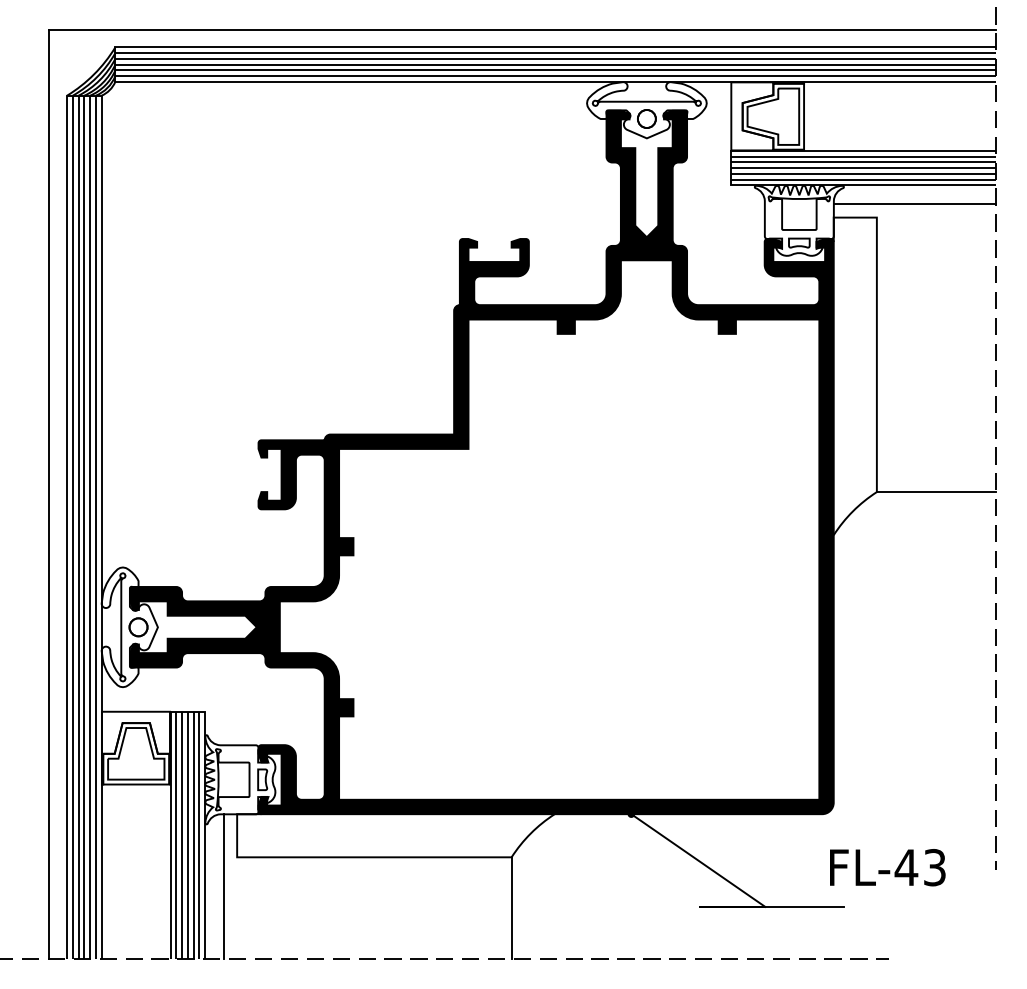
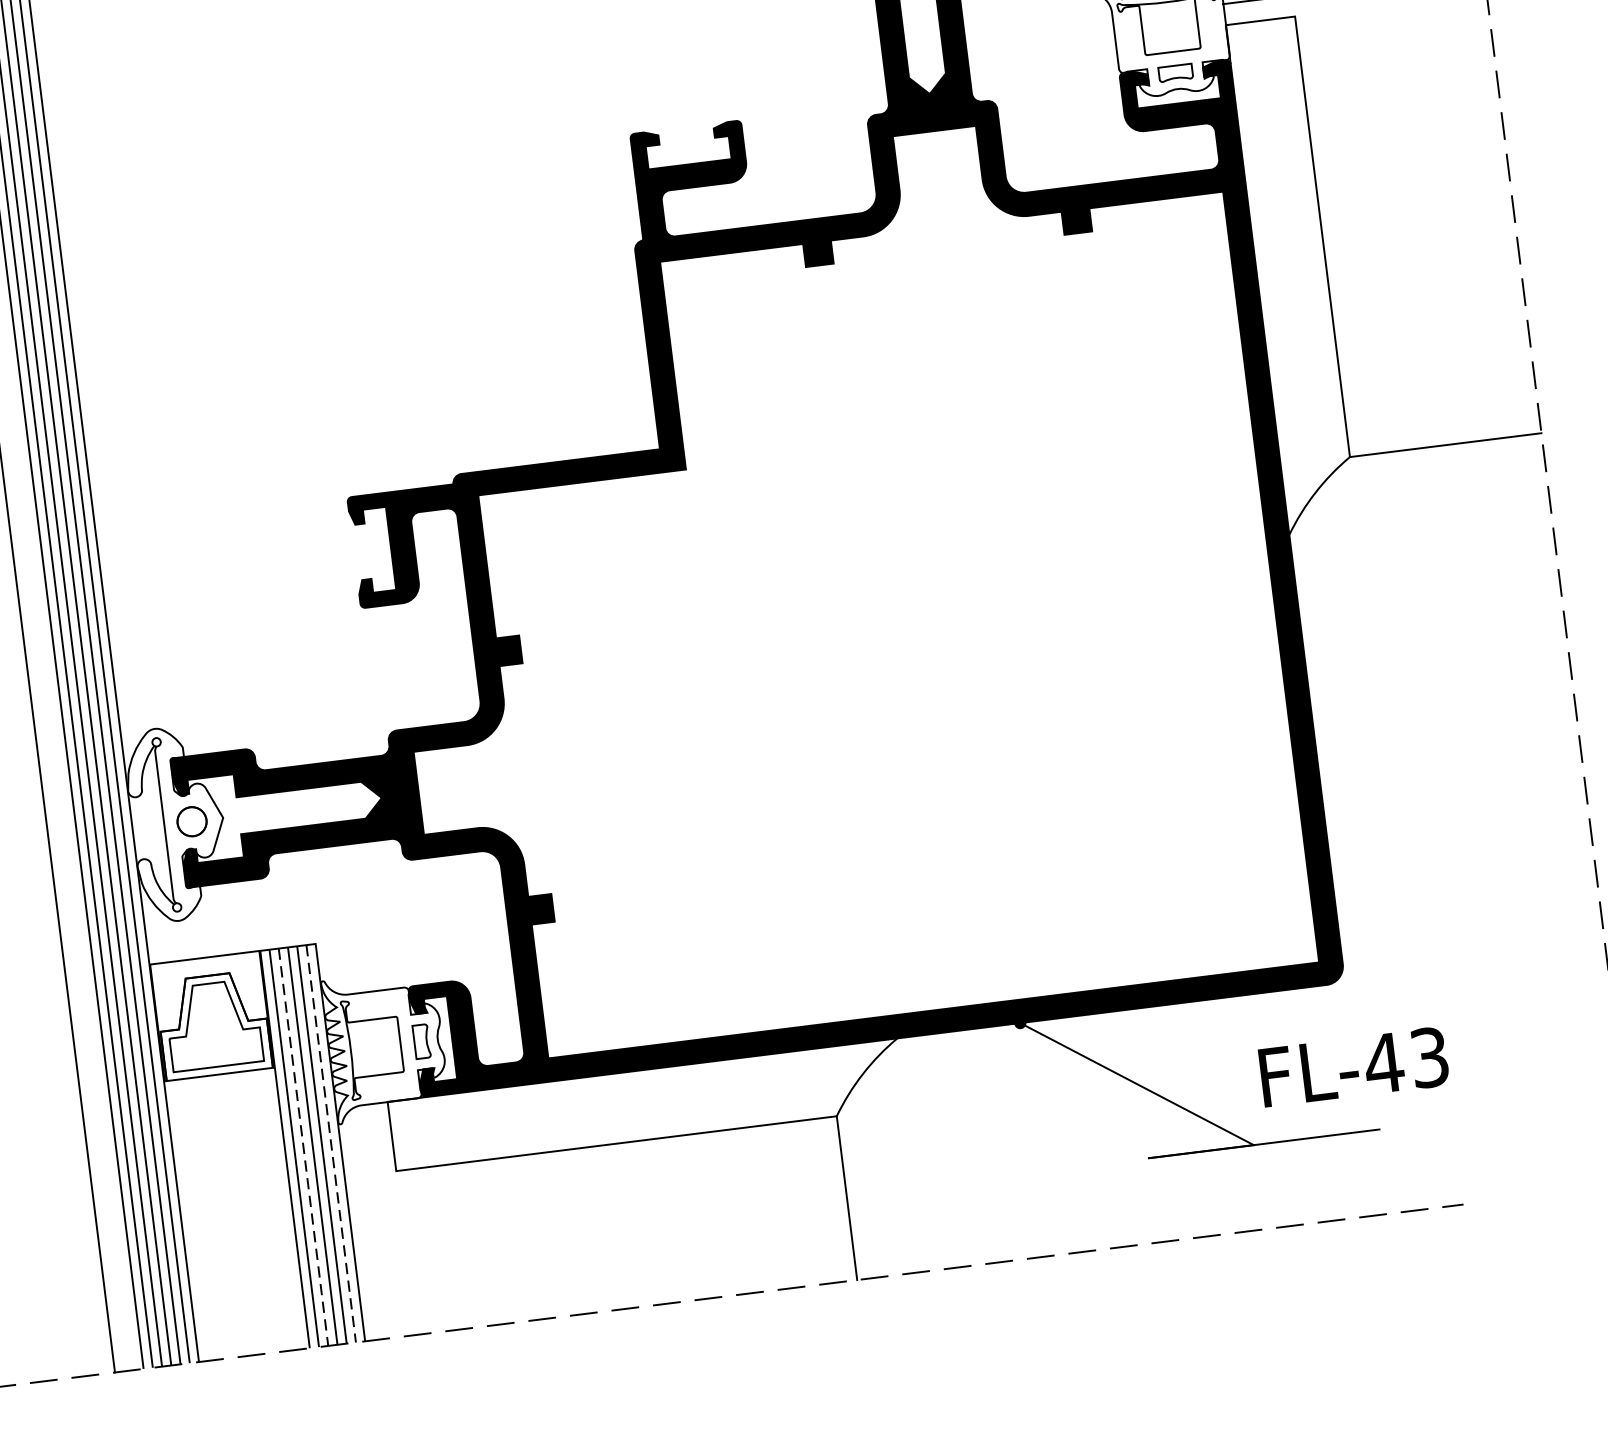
line: (182, 835) -> (304, 1147), solid -> dashed
line: (199, 835) -> (331, 1143), solid -> dashed
text: (887, 867) -> (1353, 1066), moved
line: (224, 886) -> (381, 1220), removed

